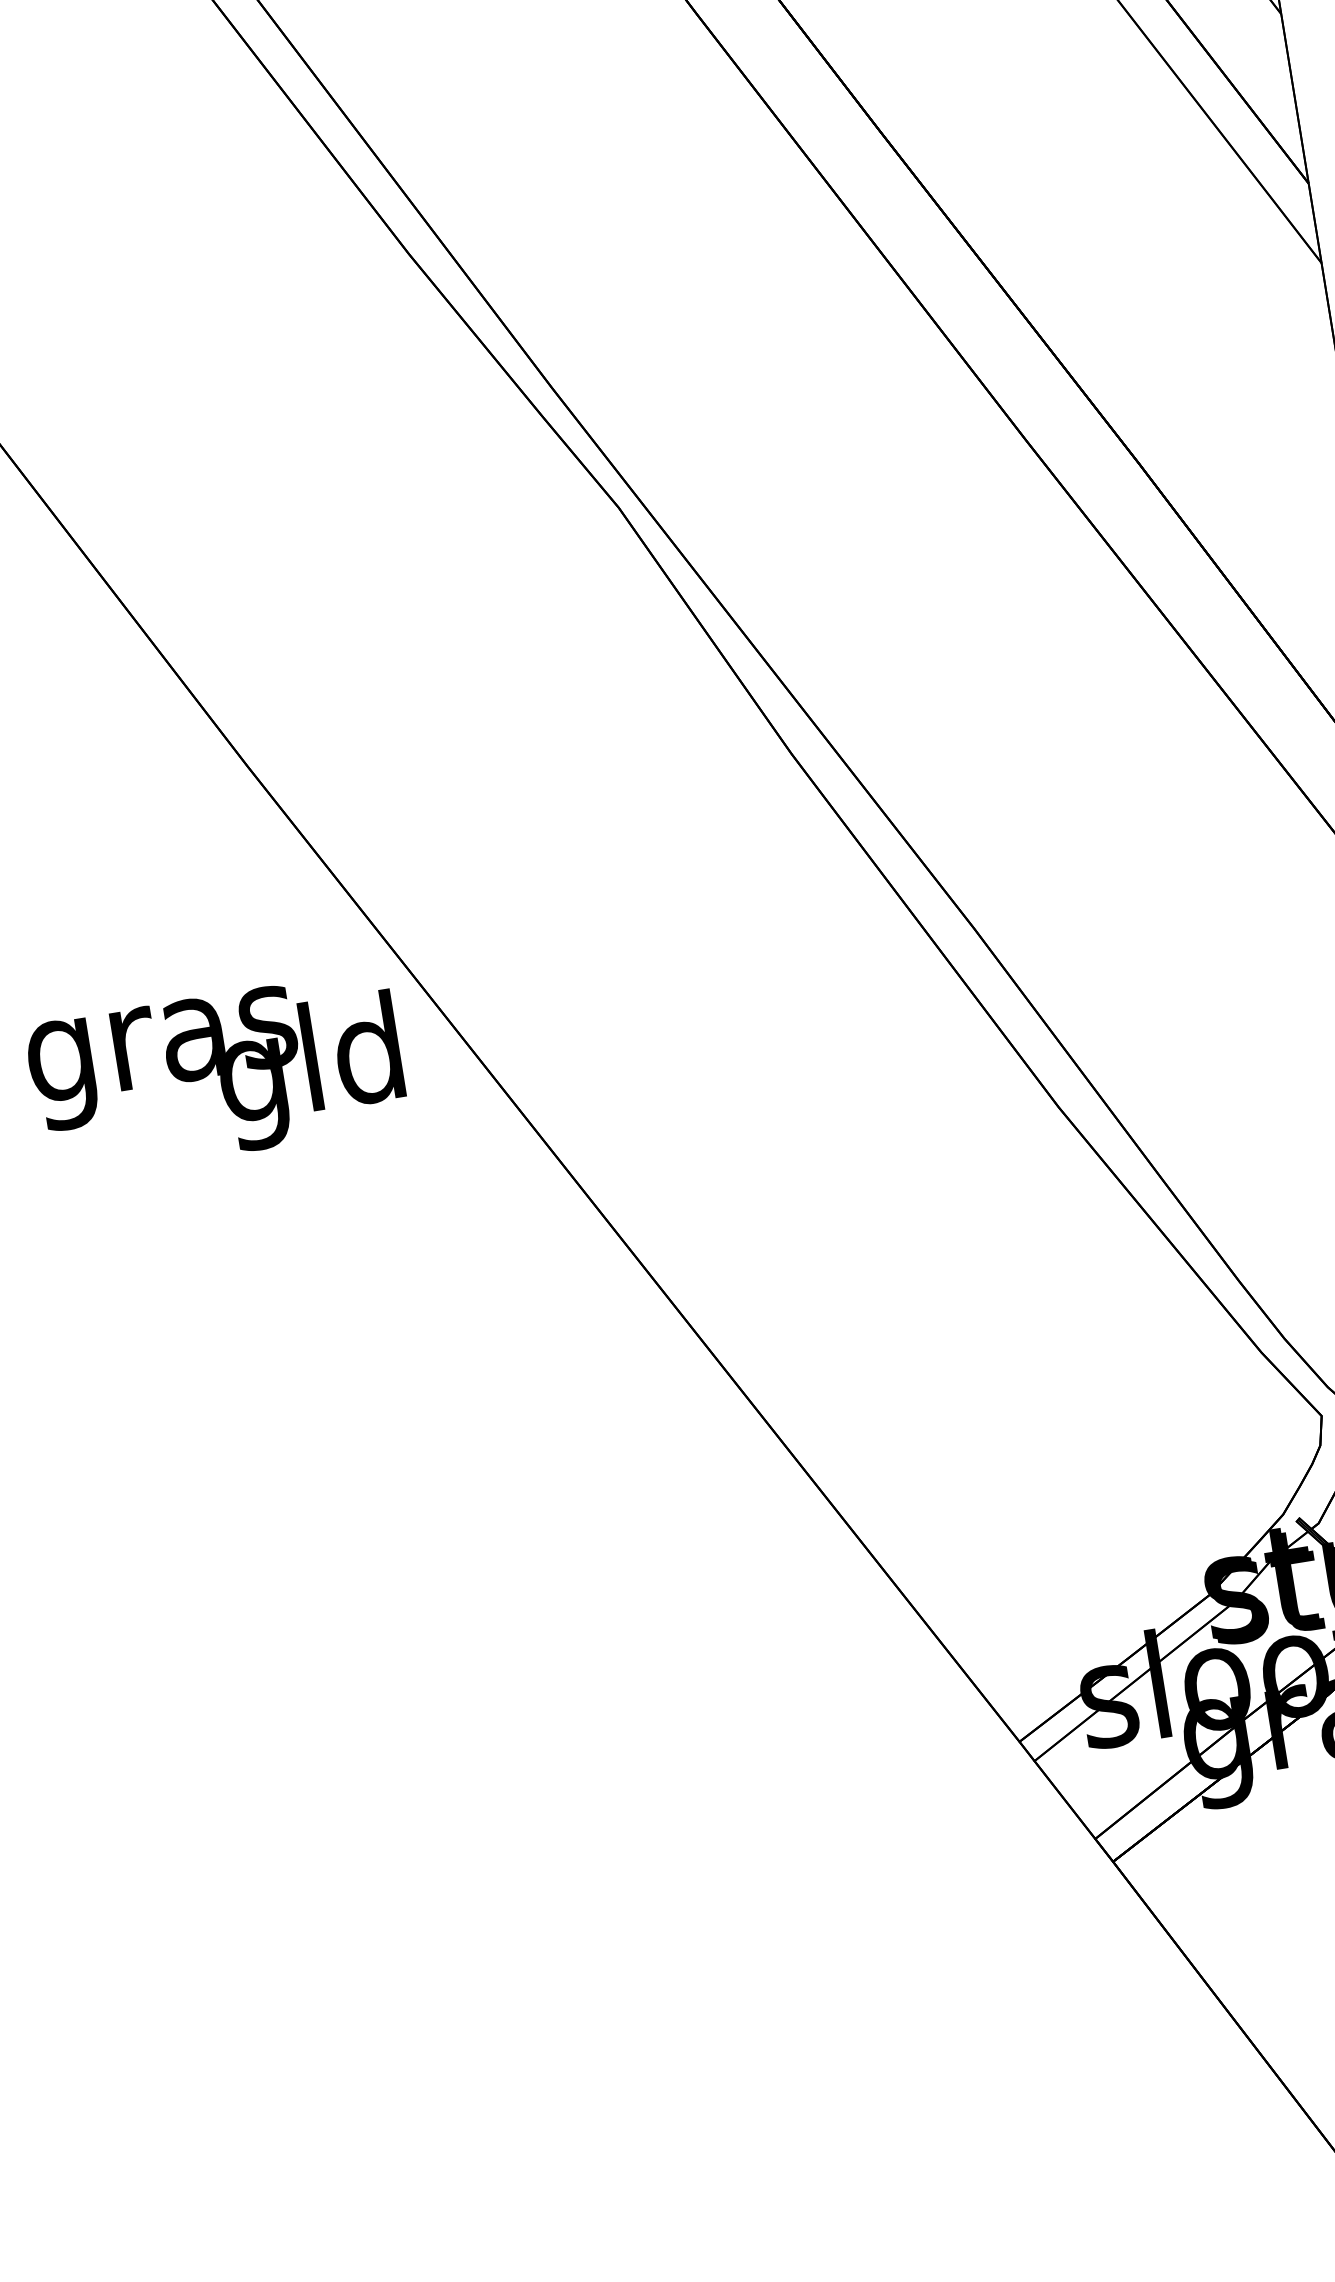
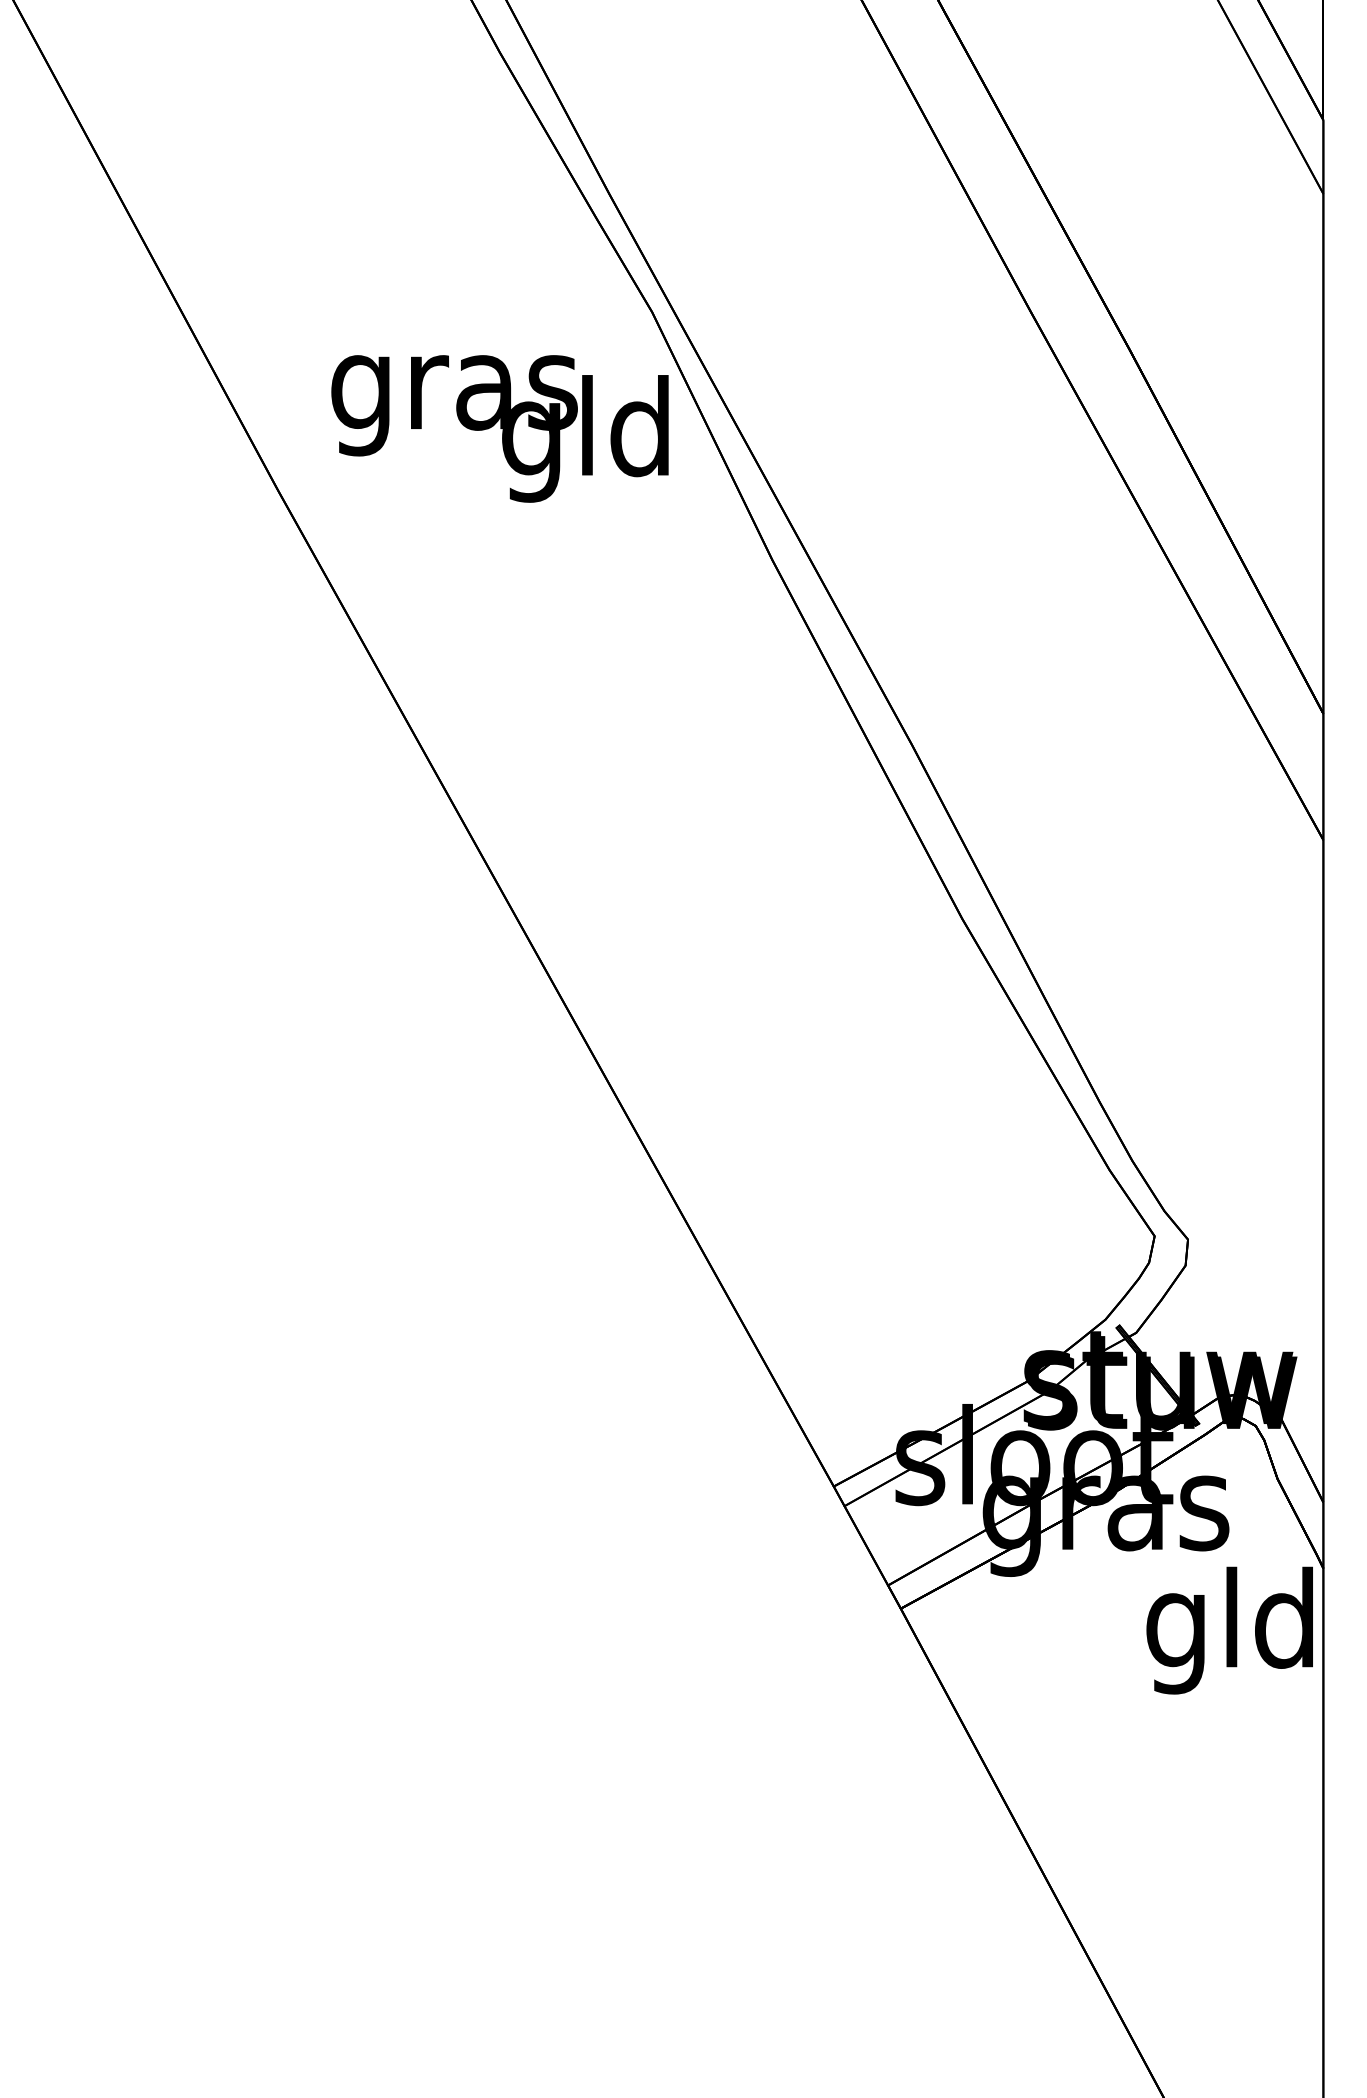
text: (216, 1075) -> (499, 428), moved

